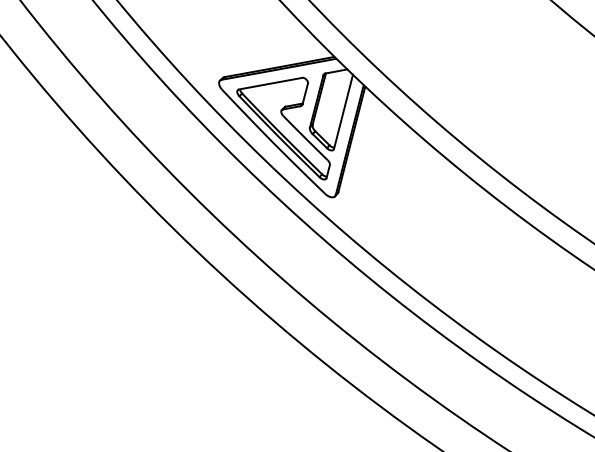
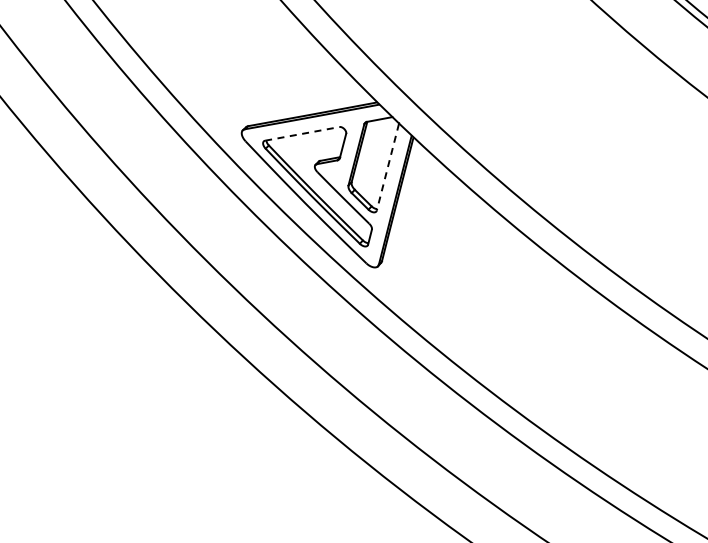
line: (270, 83) -> (302, 133), solid -> dashed
line: (343, 112) -> (387, 167), solid -> dashed

